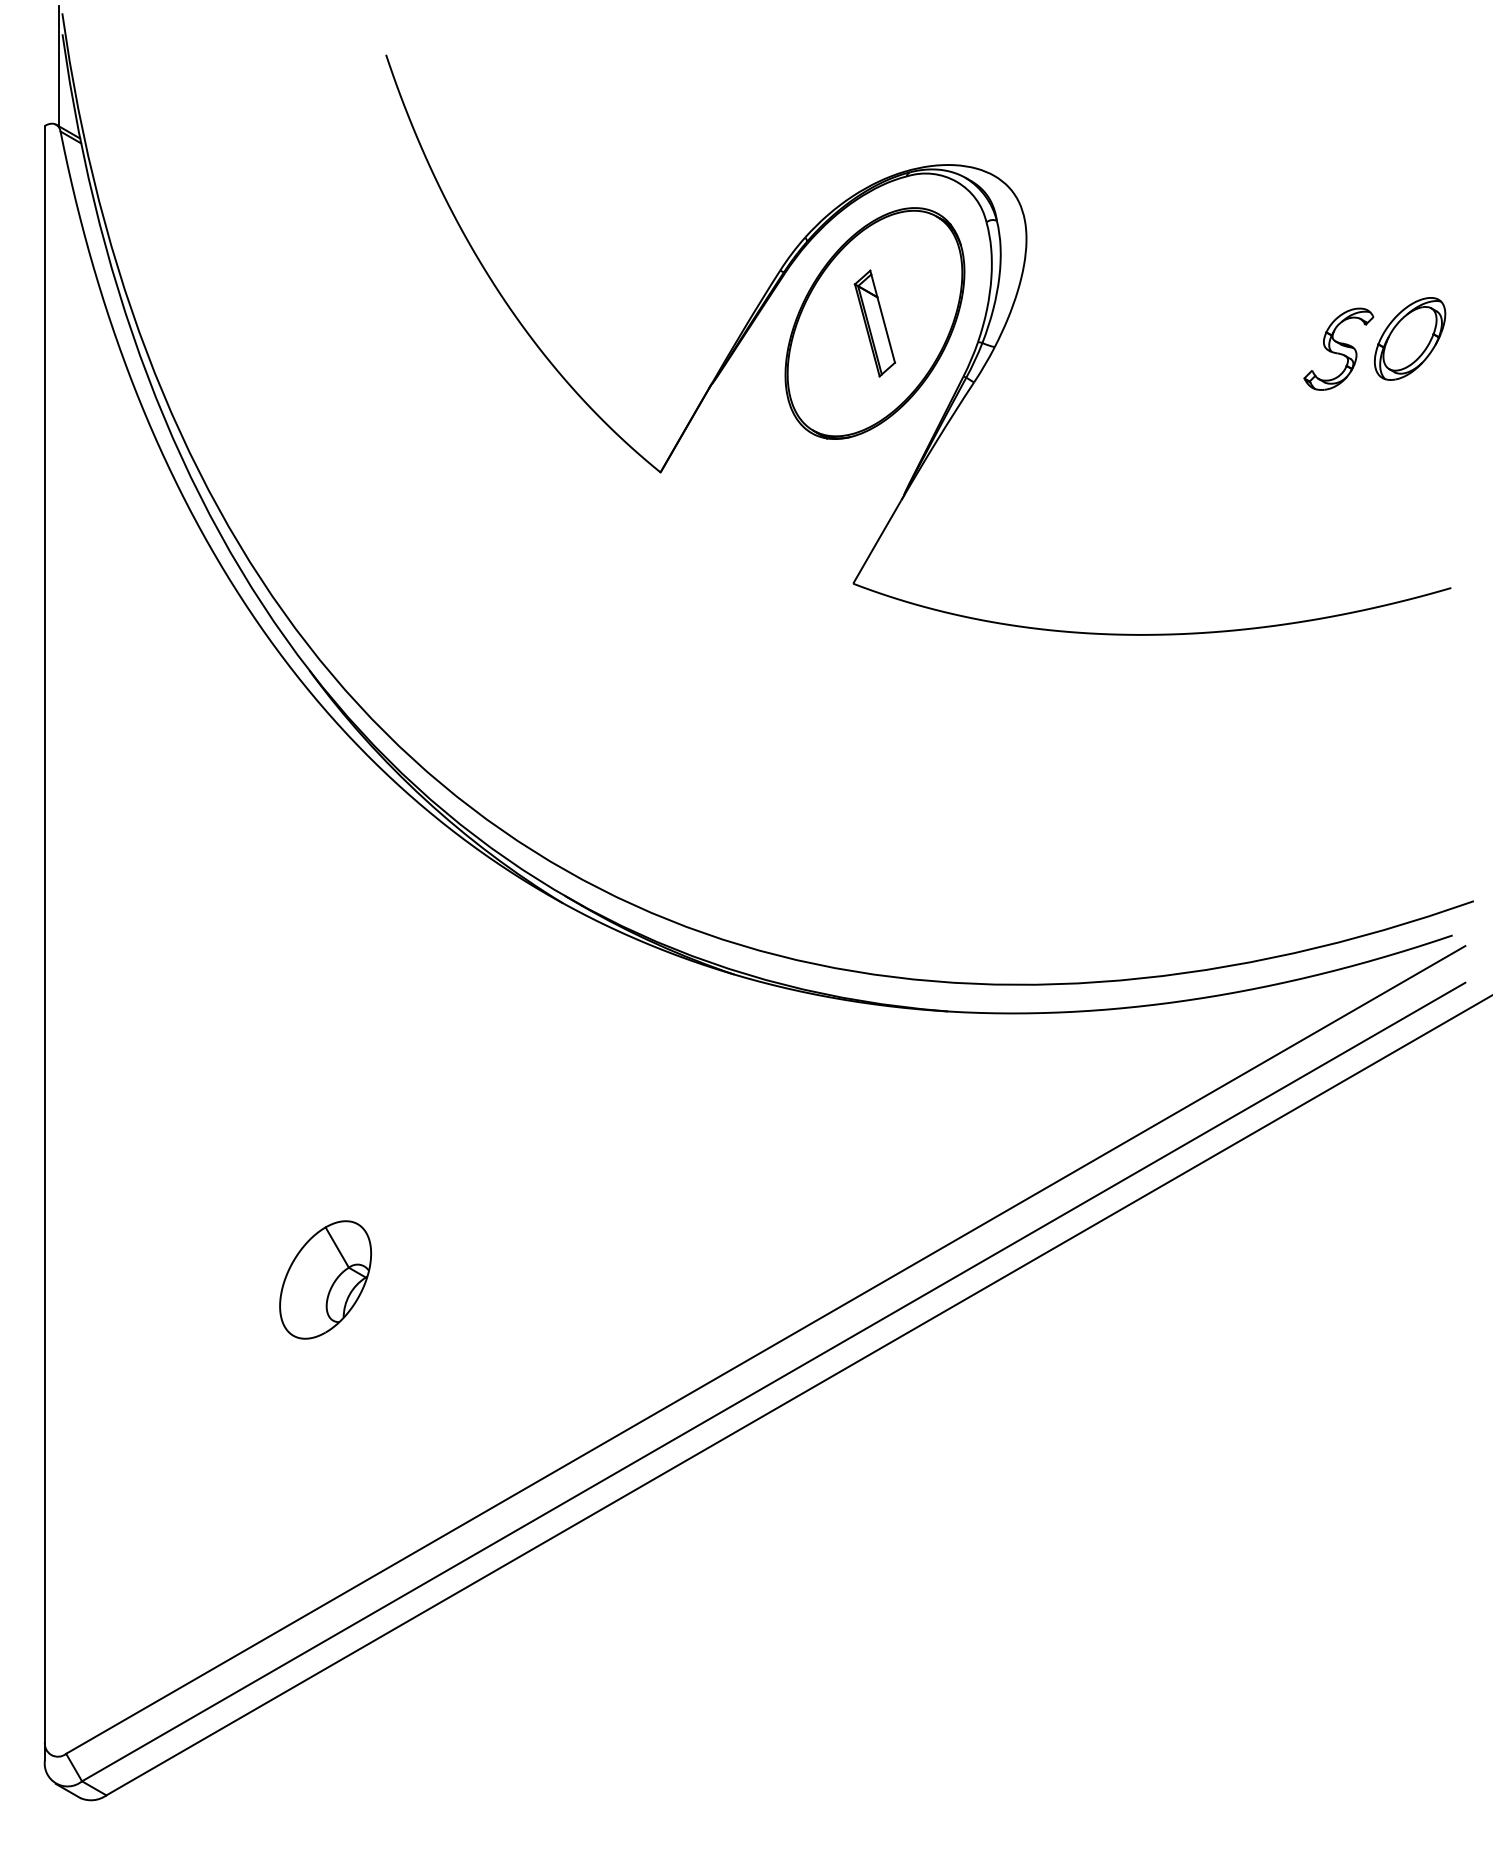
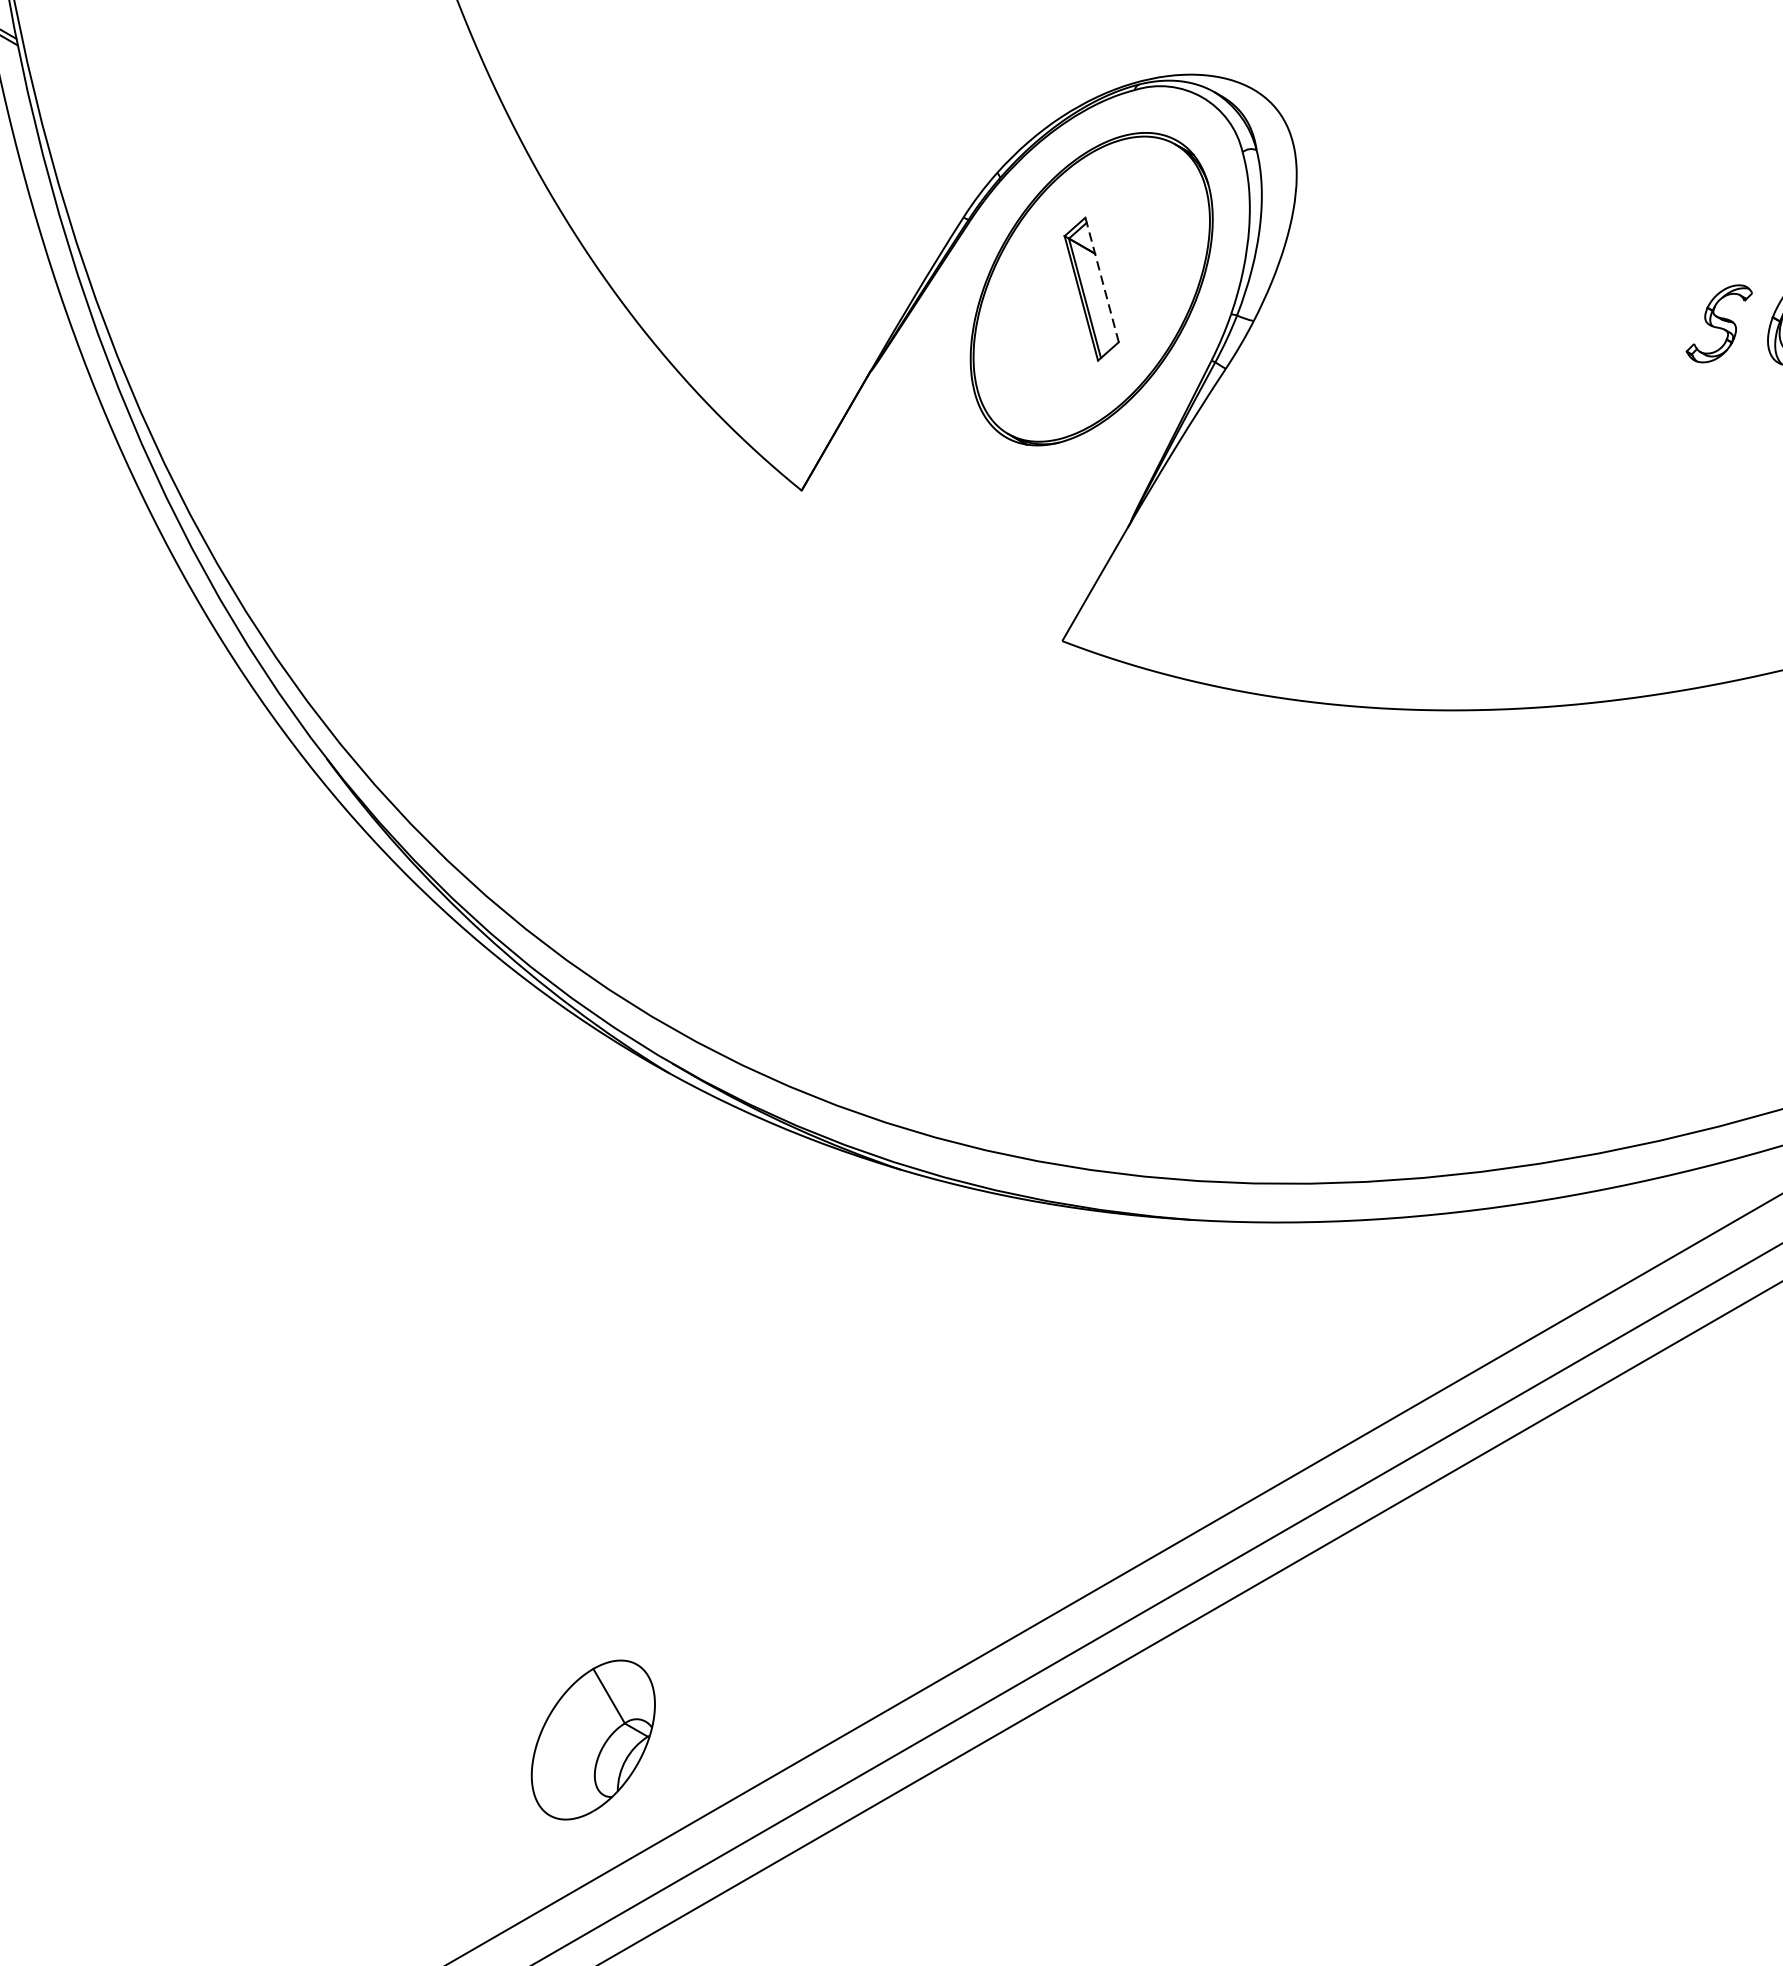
line: (882, 316) -> (1101, 279), solid -> dashed
part: (1338, 348) -> (1718, 322), size x0.7
part: (325, 1279) -> (593, 1739), moved

